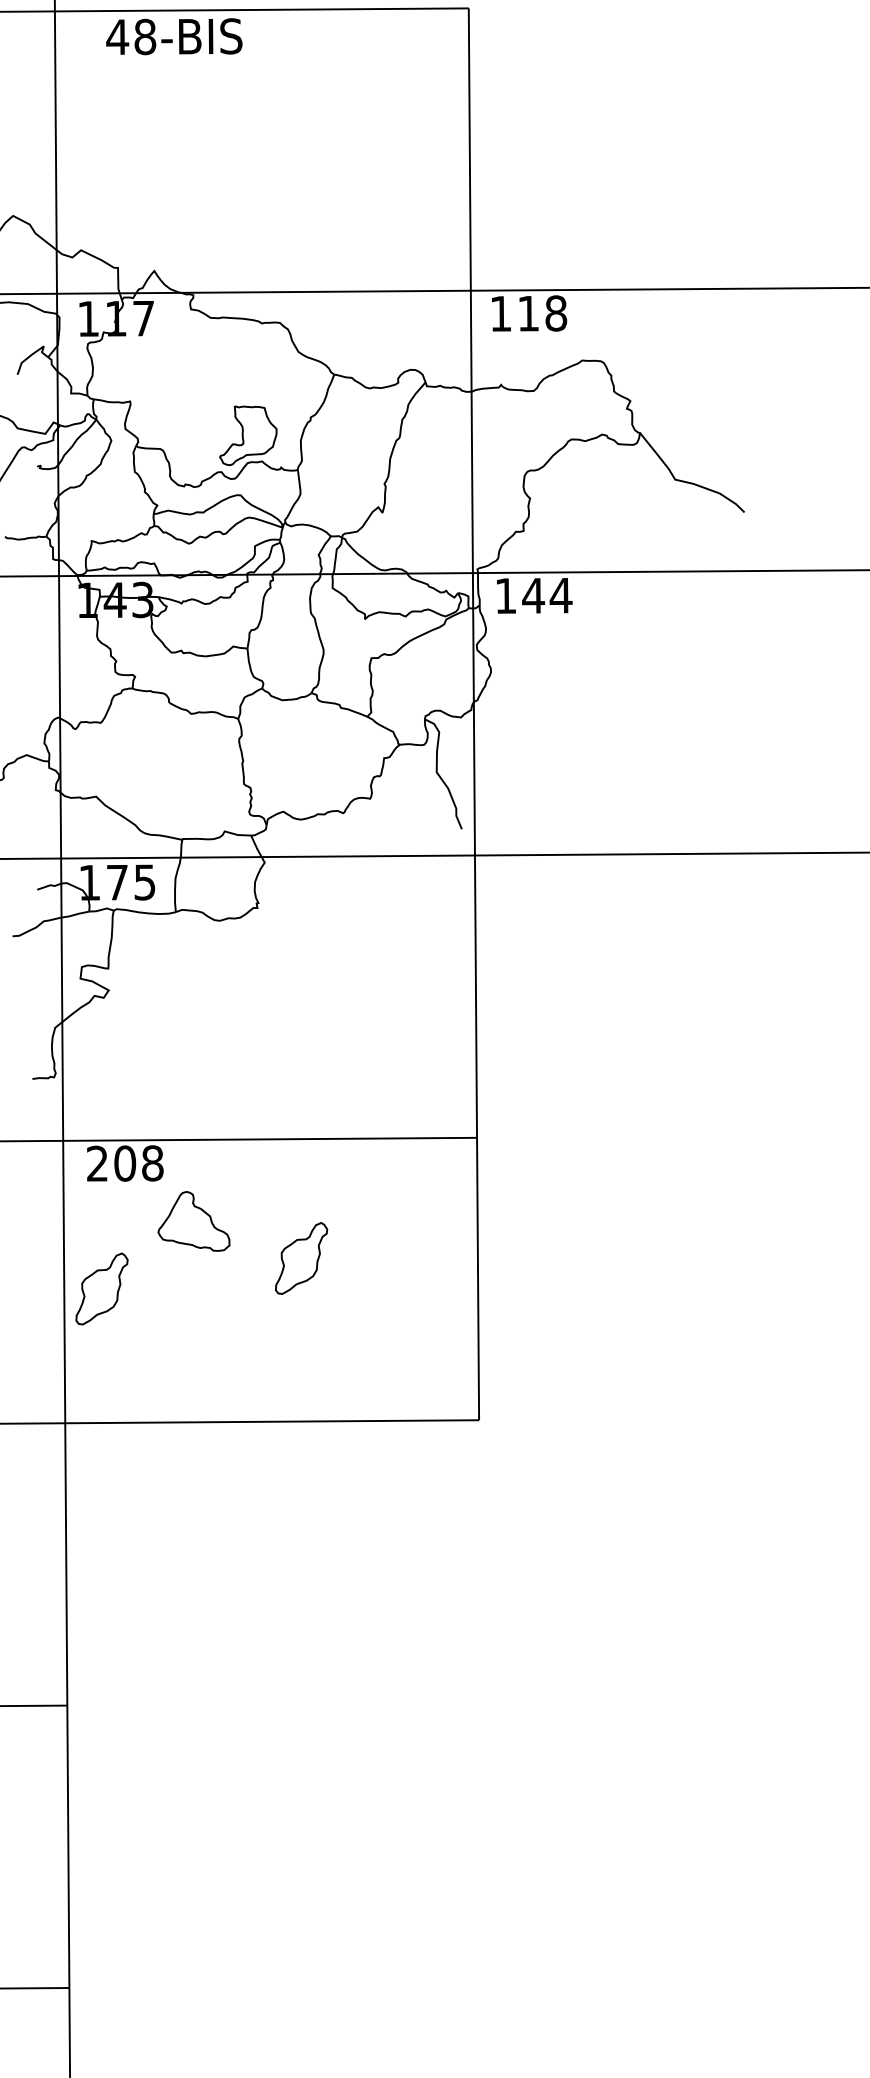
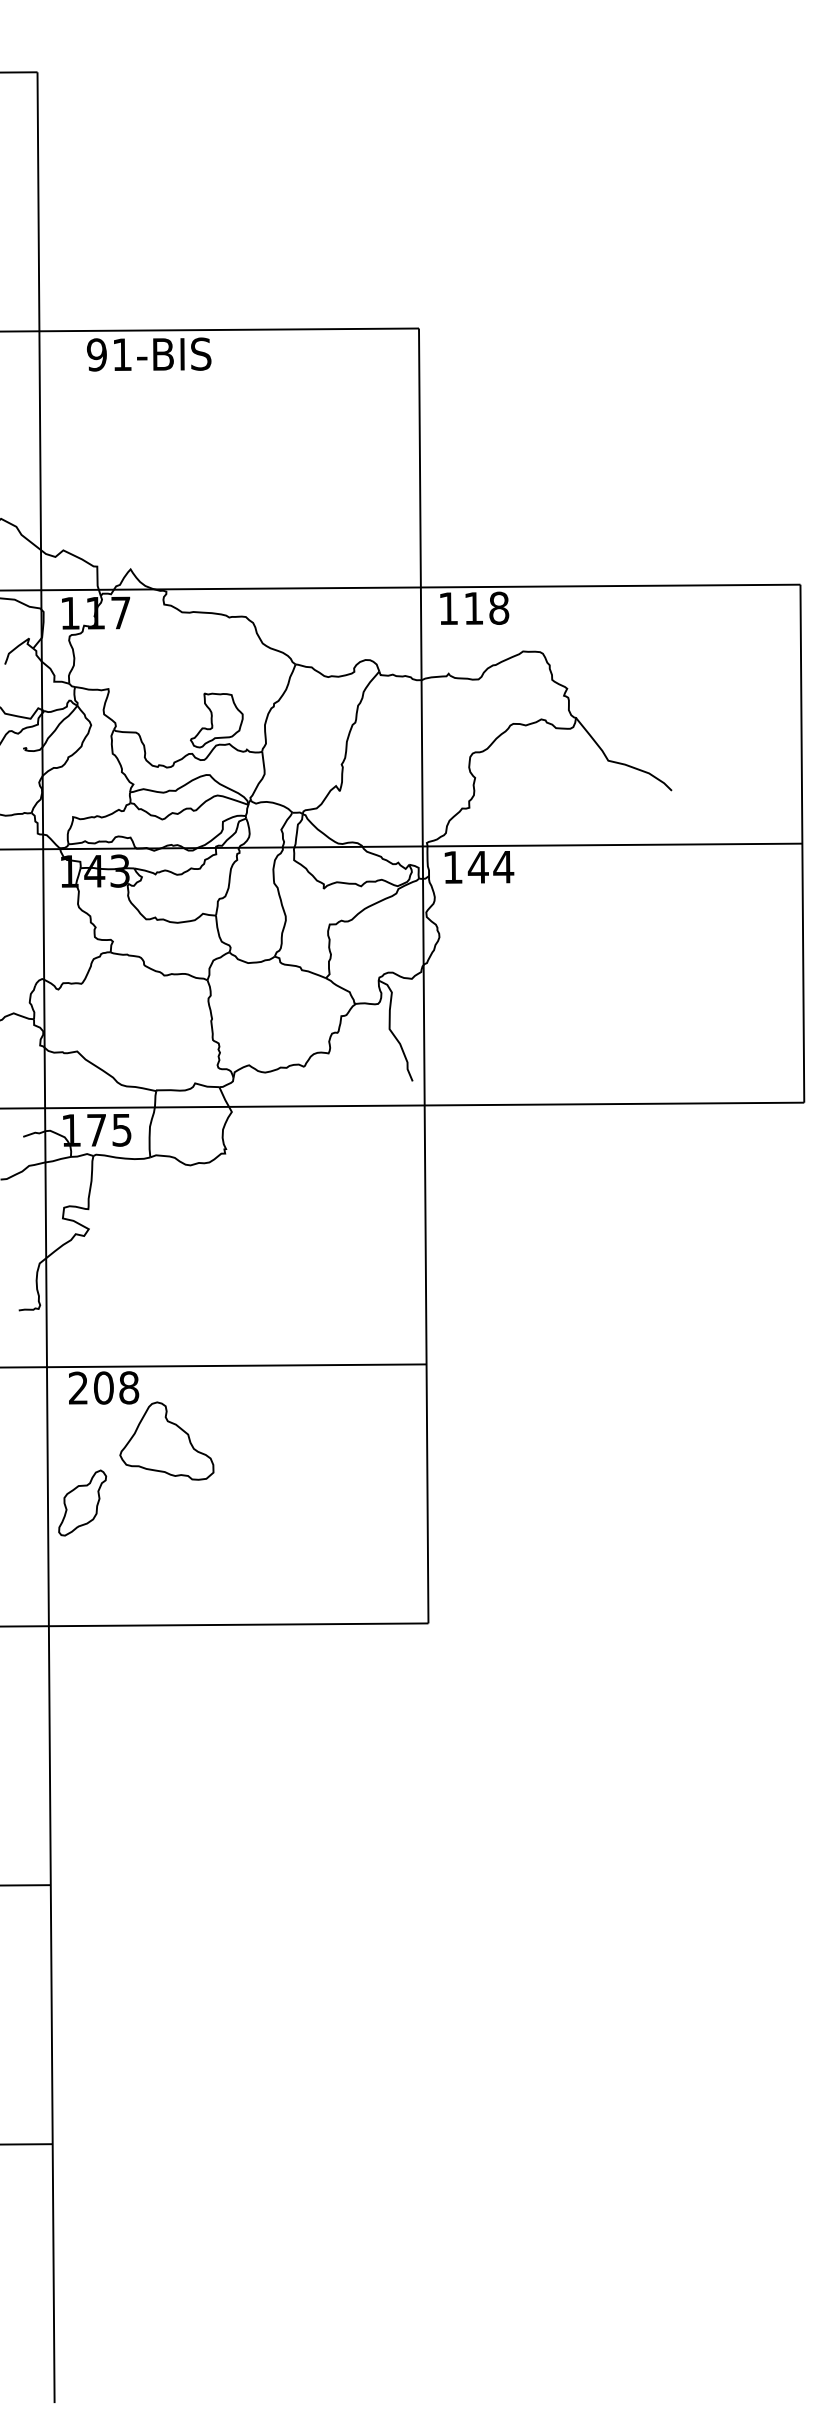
text: (131, 36) -> (109, 354), 48-BIS -> 91-BIS
part: (193, 1220) -> (166, 1440), size x1.43
part: (301, 1257) -> (265, 1474), removed

